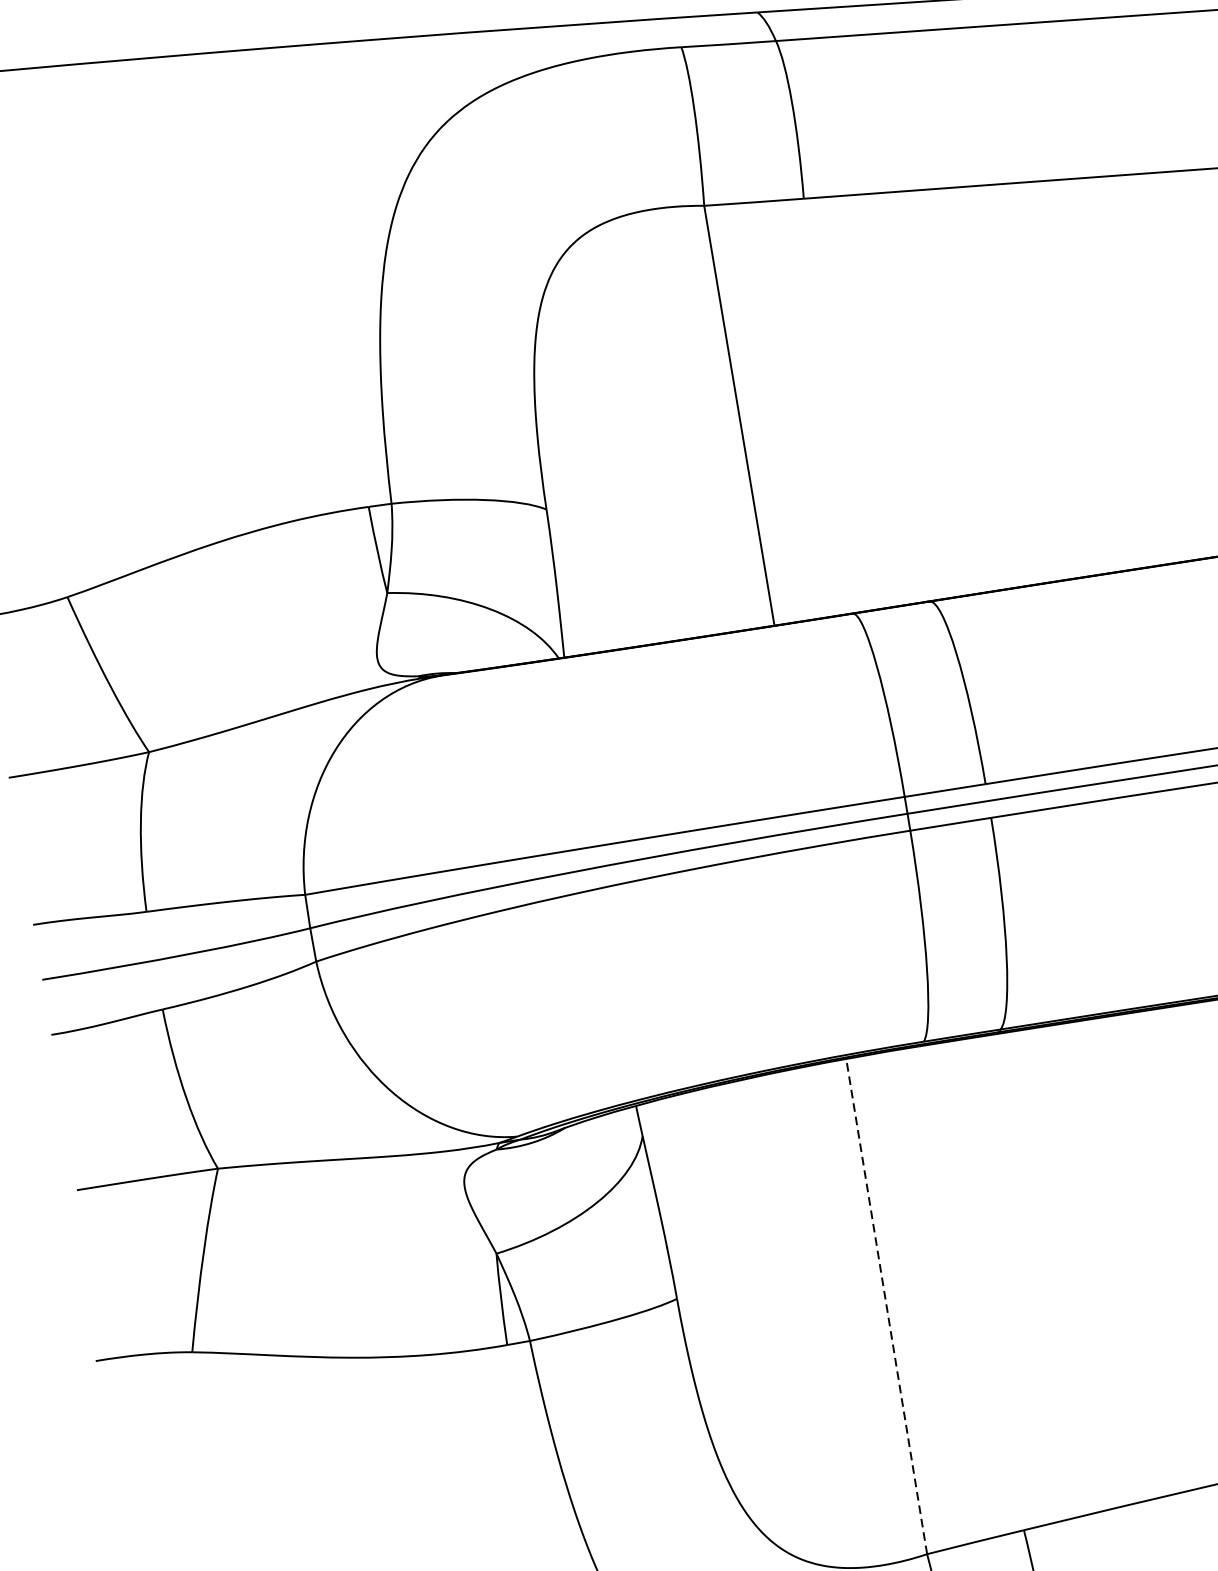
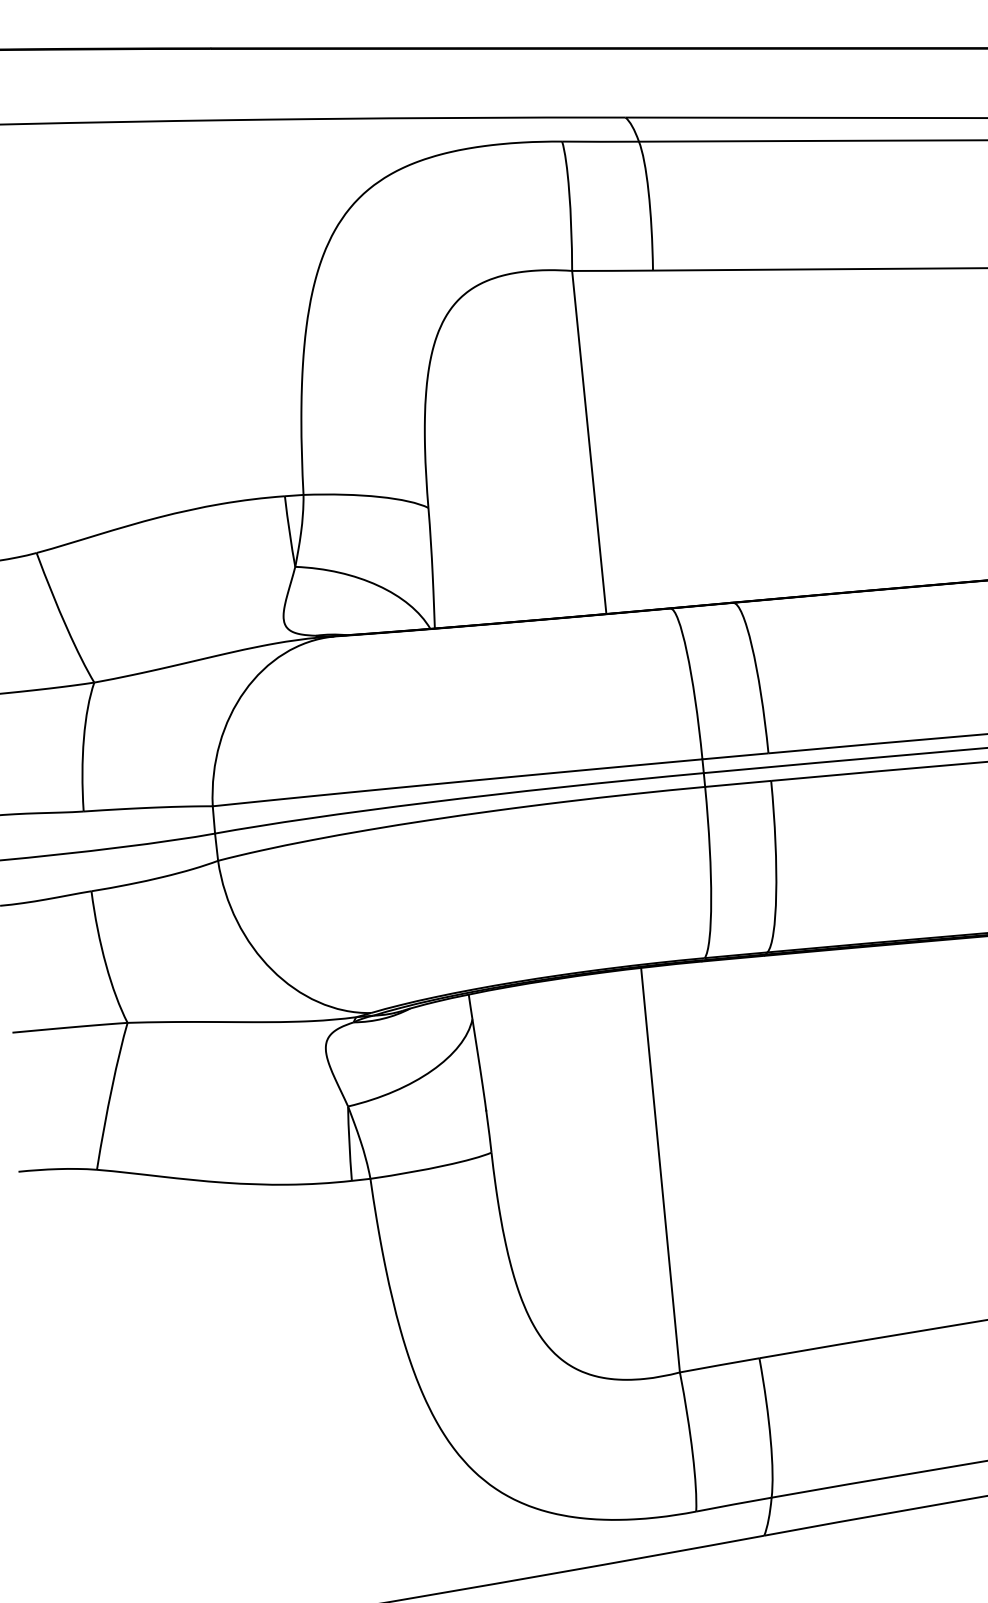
line: (886, 1305) -> (660, 1169), dashed -> solid

